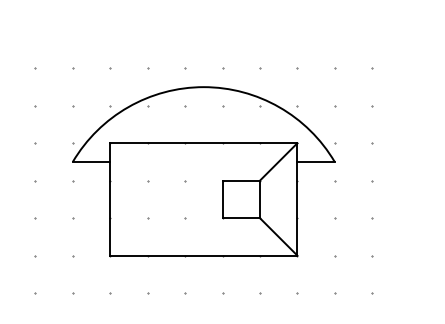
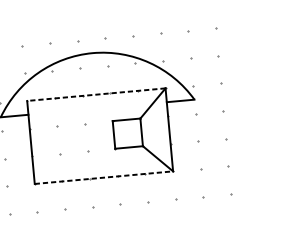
line: (203, 143) -> (96, 94), solid -> dashed
line: (203, 255) -> (103, 177), solid -> dashed

